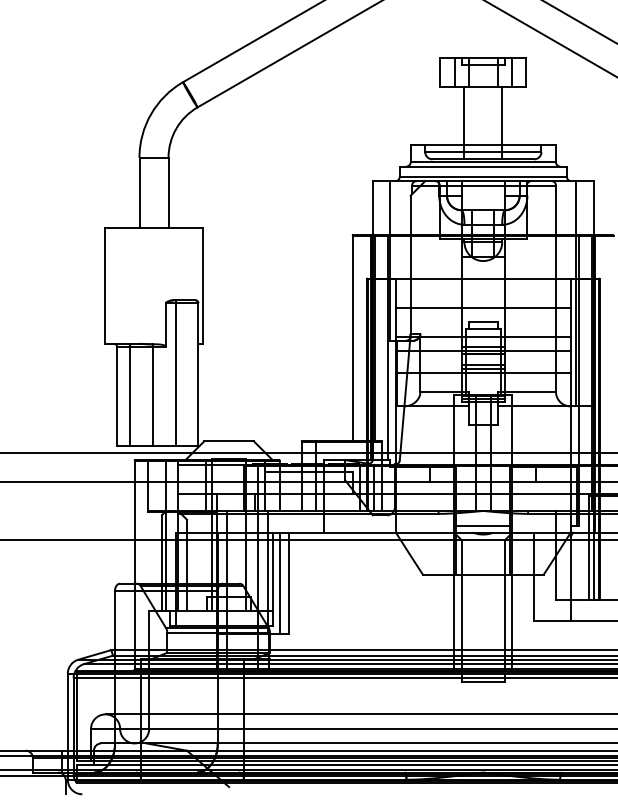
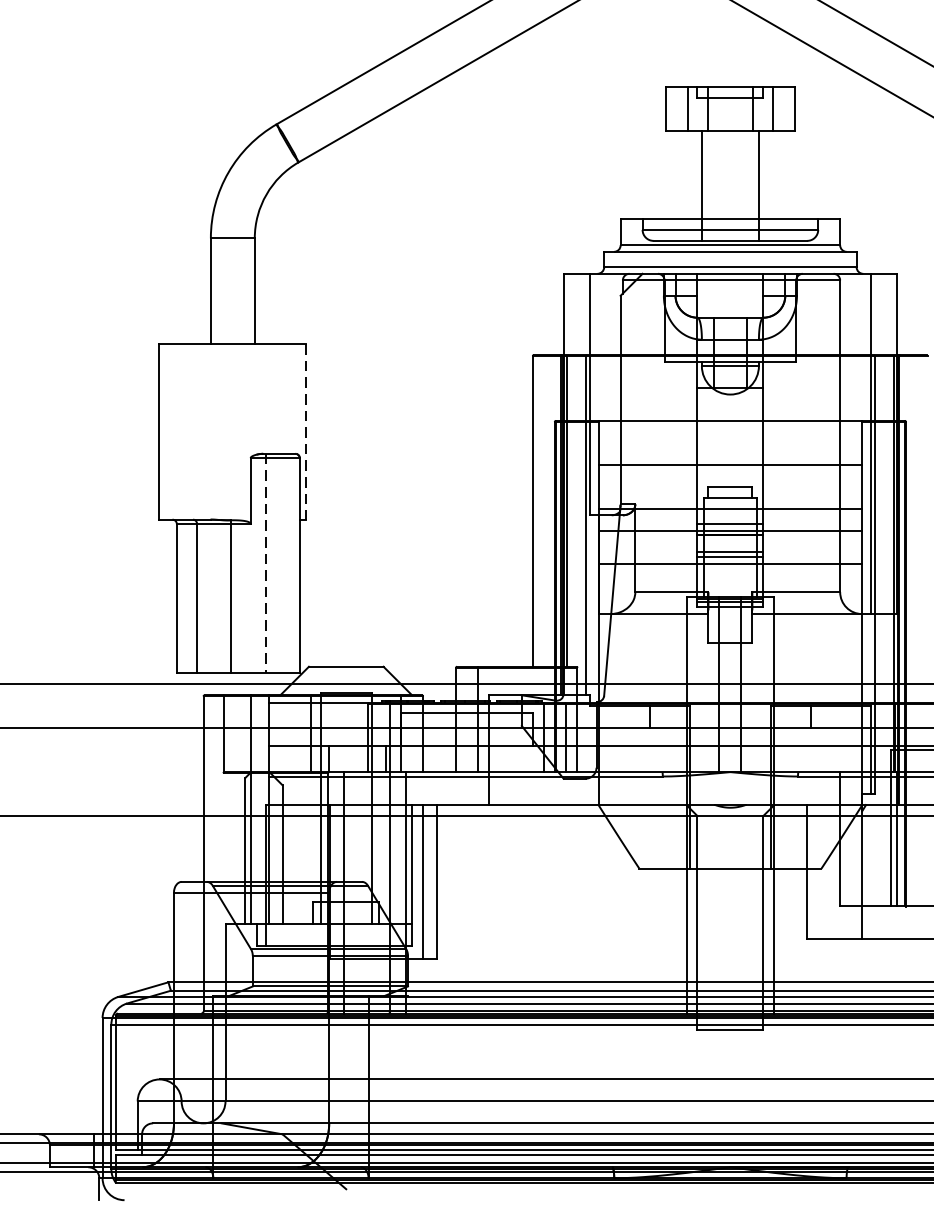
line: (202, 286) -> (306, 432), solid -> dashed
line: (175, 372) -> (265, 562), solid -> dashed
line: (483, 525) -> (730, 794), removed

